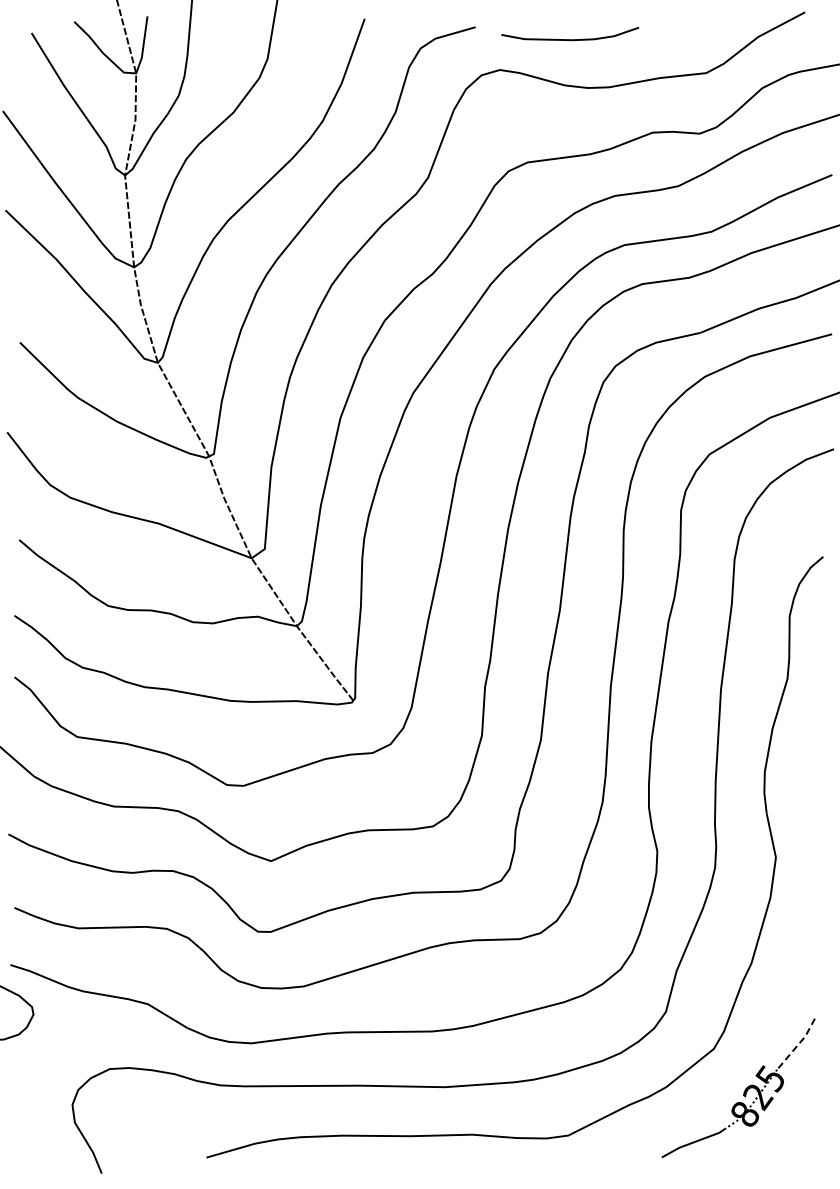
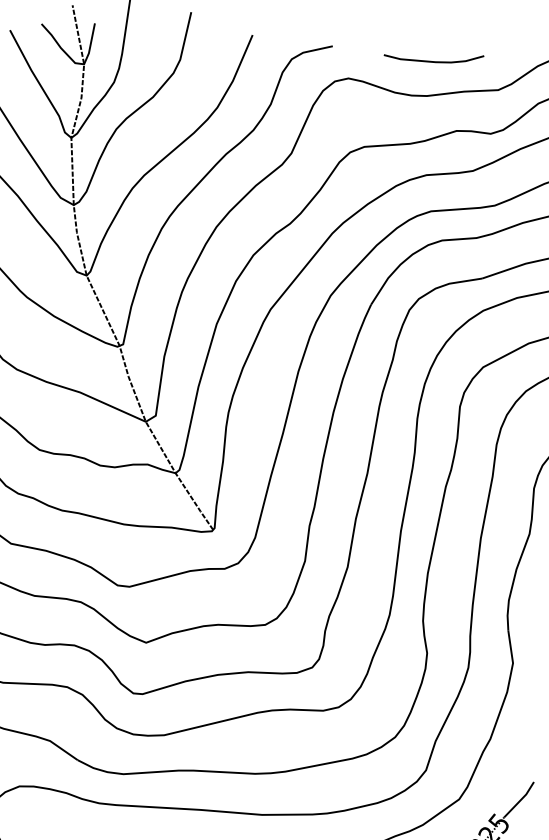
curve: (570, 39) -> (433, 61), moved
line: (798, 1044) -> (520, 800), dashed -> solid

